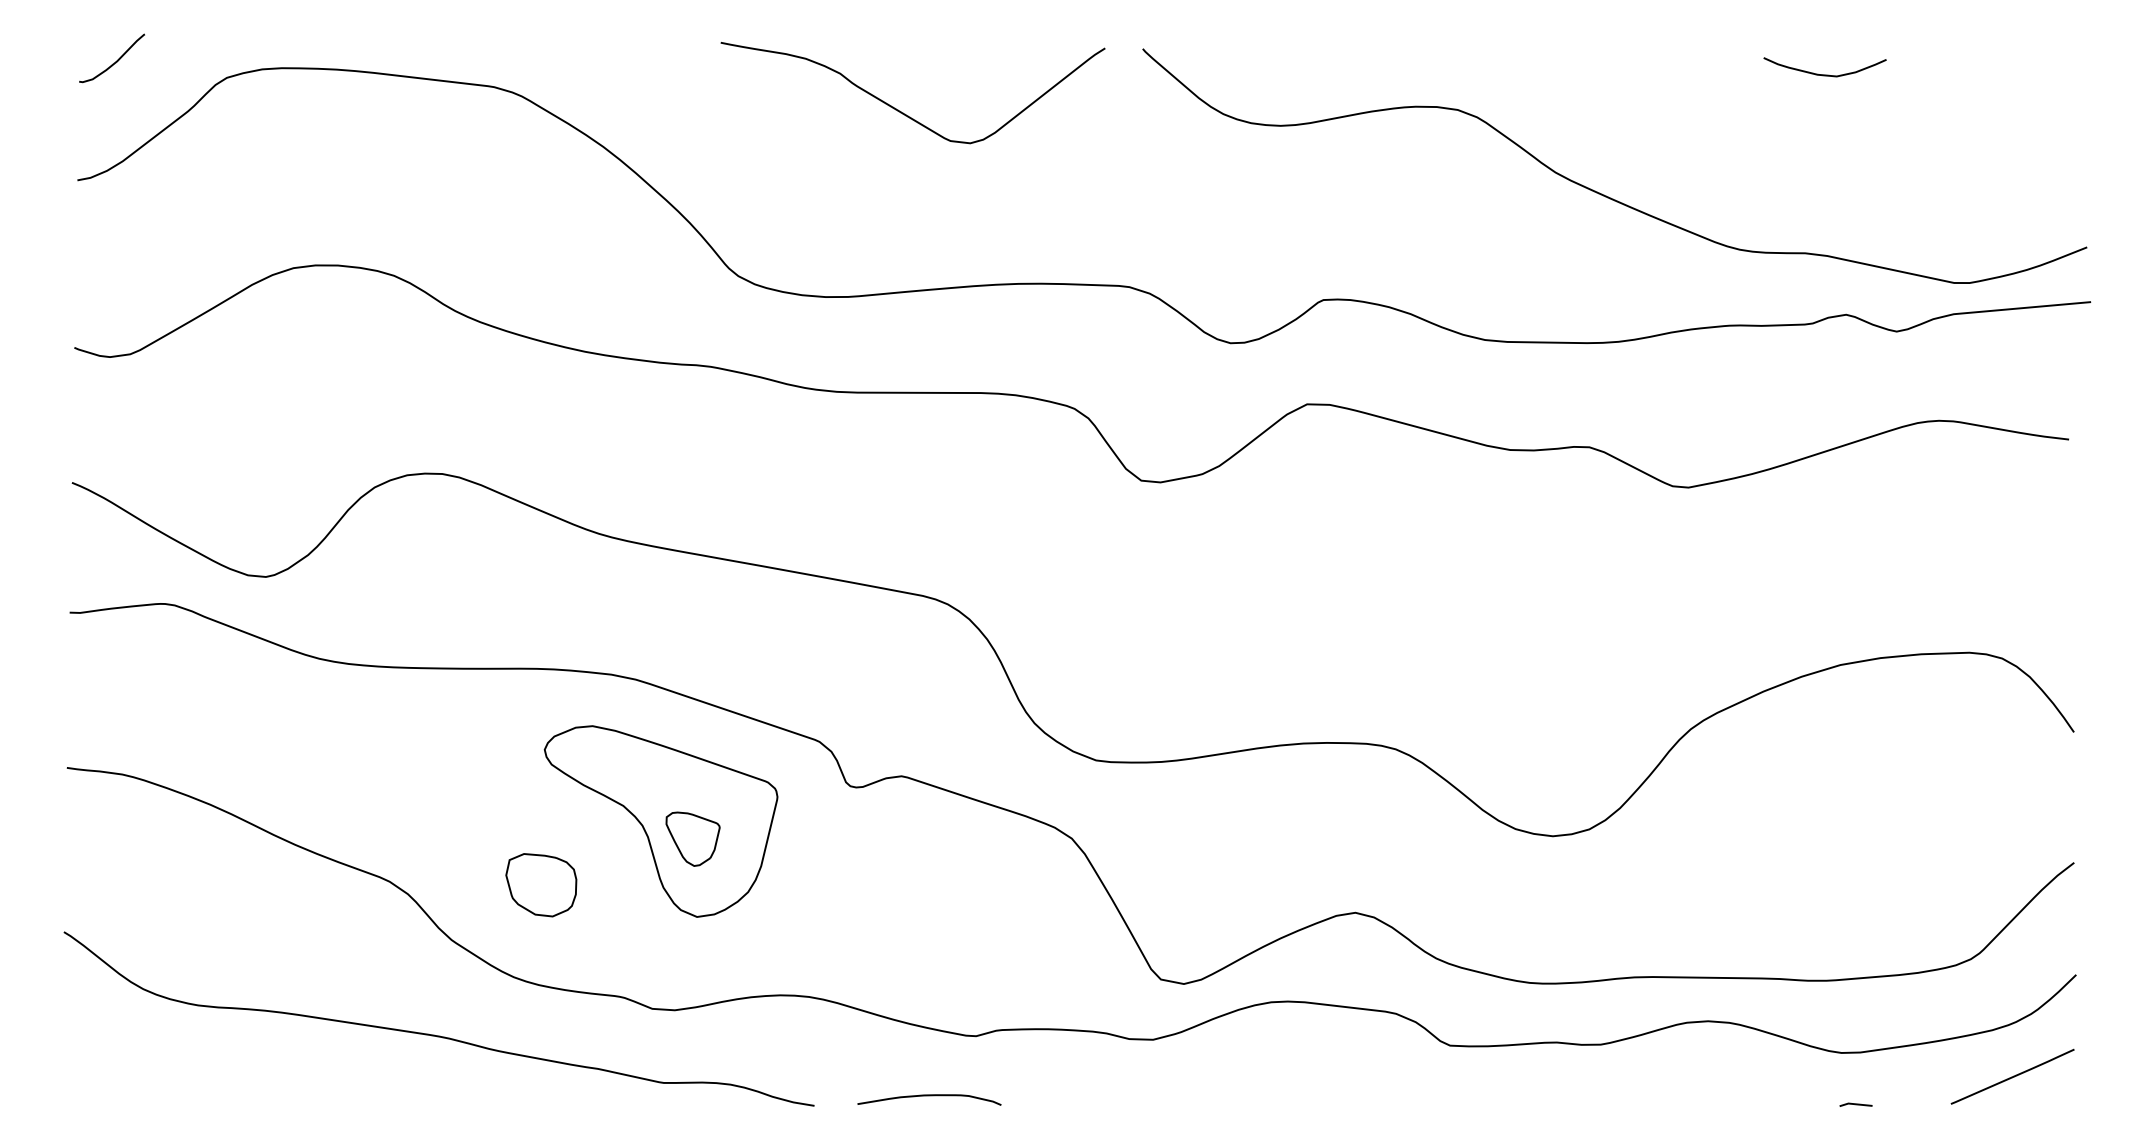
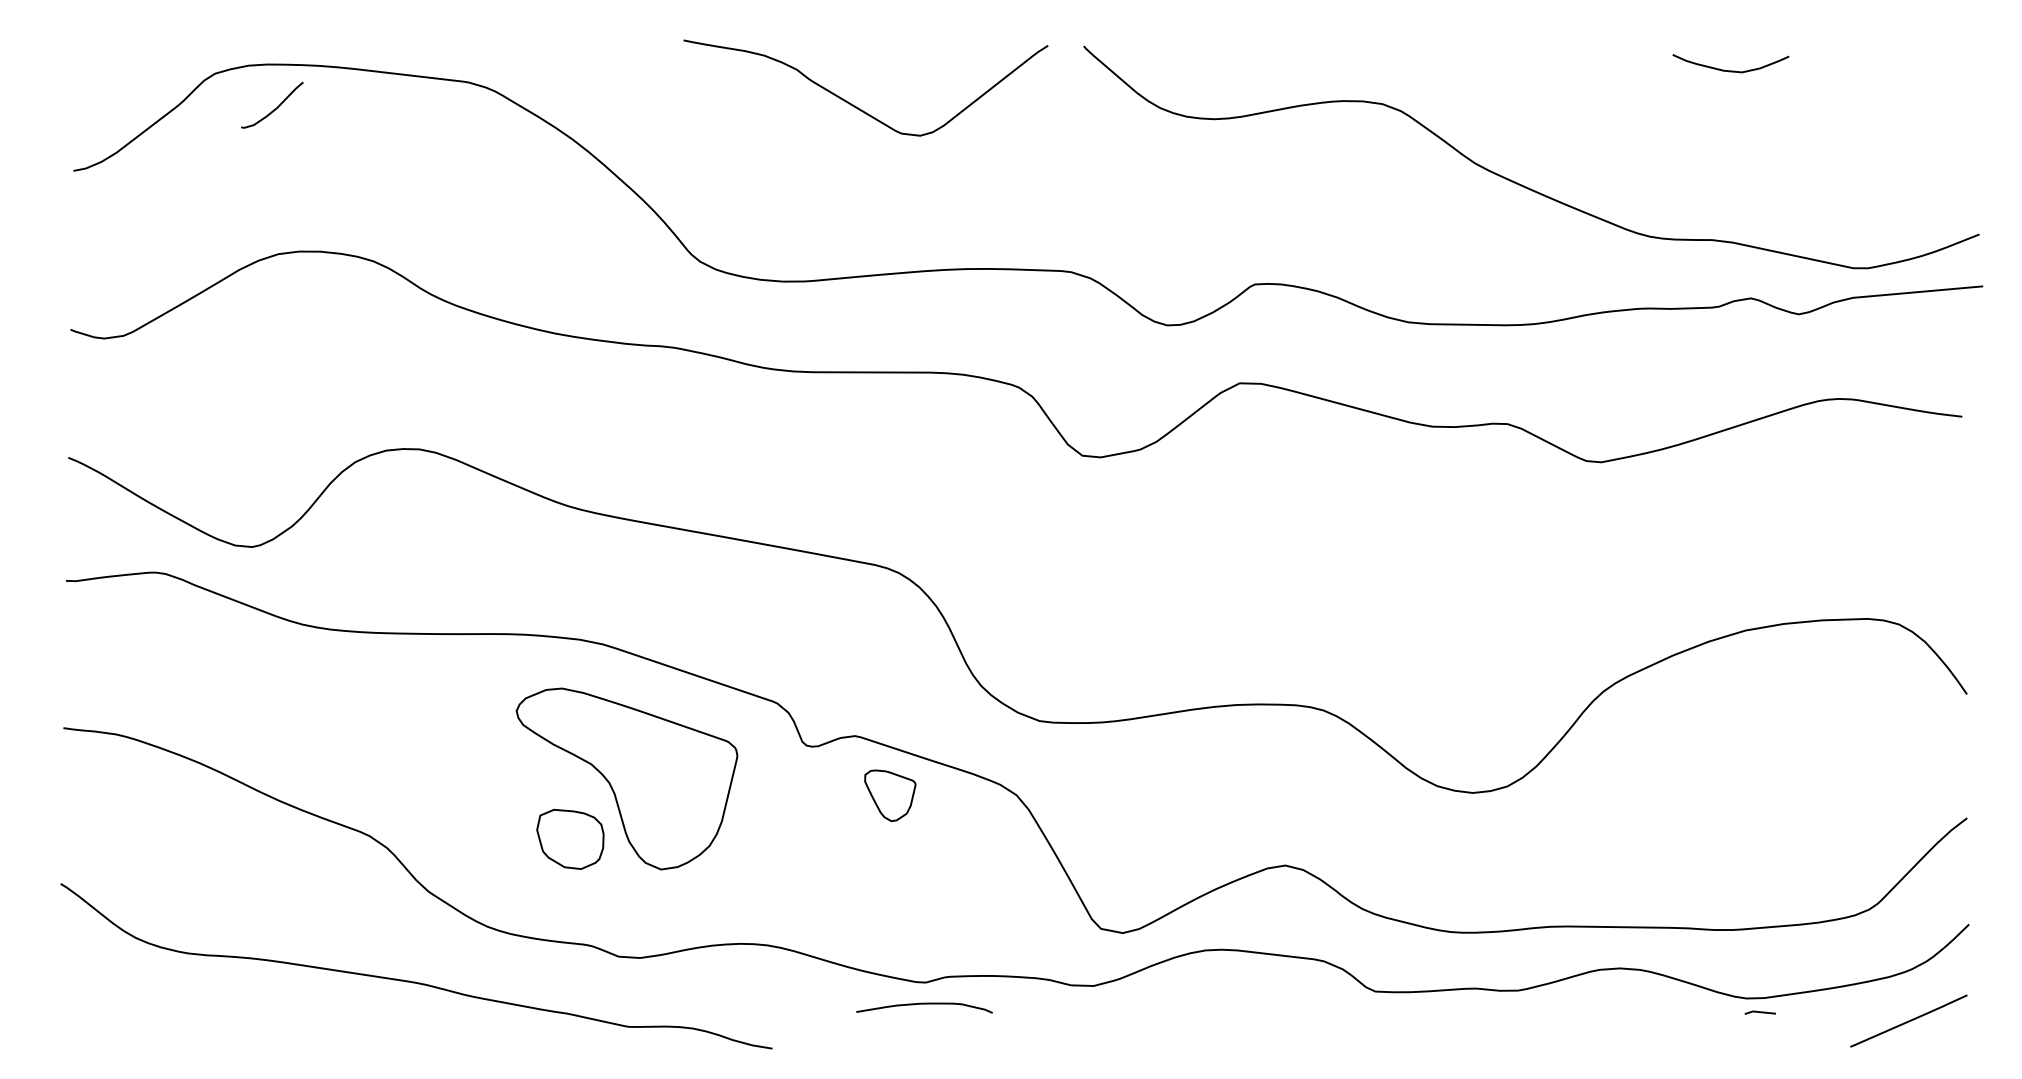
curve: (114, 61) -> (274, 108), moved
part: (693, 838) -> (890, 795), moved
part: (541, 884) -> (570, 838), moved
curve: (929, 1096) -> (924, 1004), moved
line: (1855, 1104) -> (1759, 1012), moved

